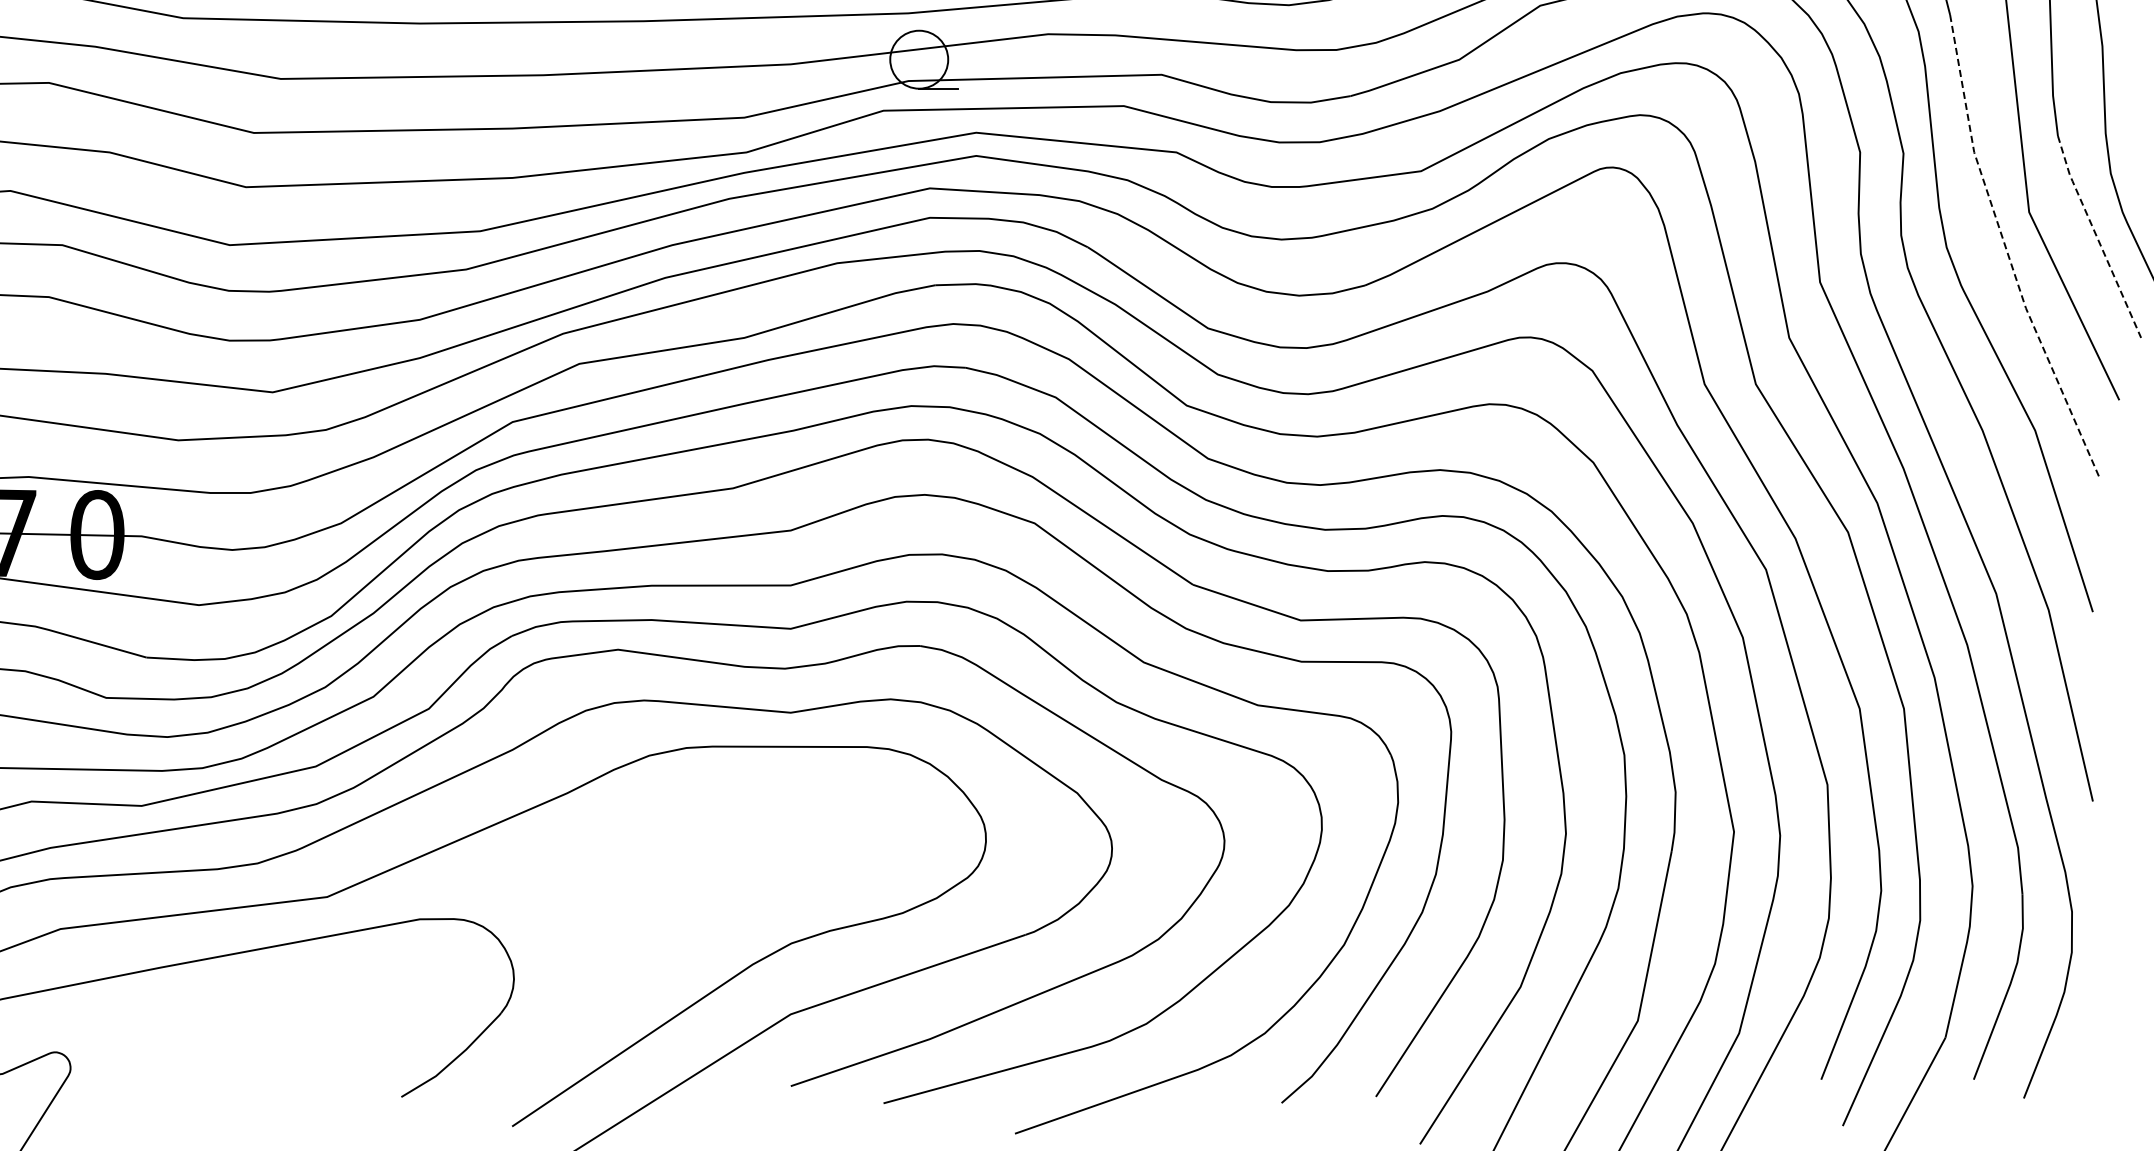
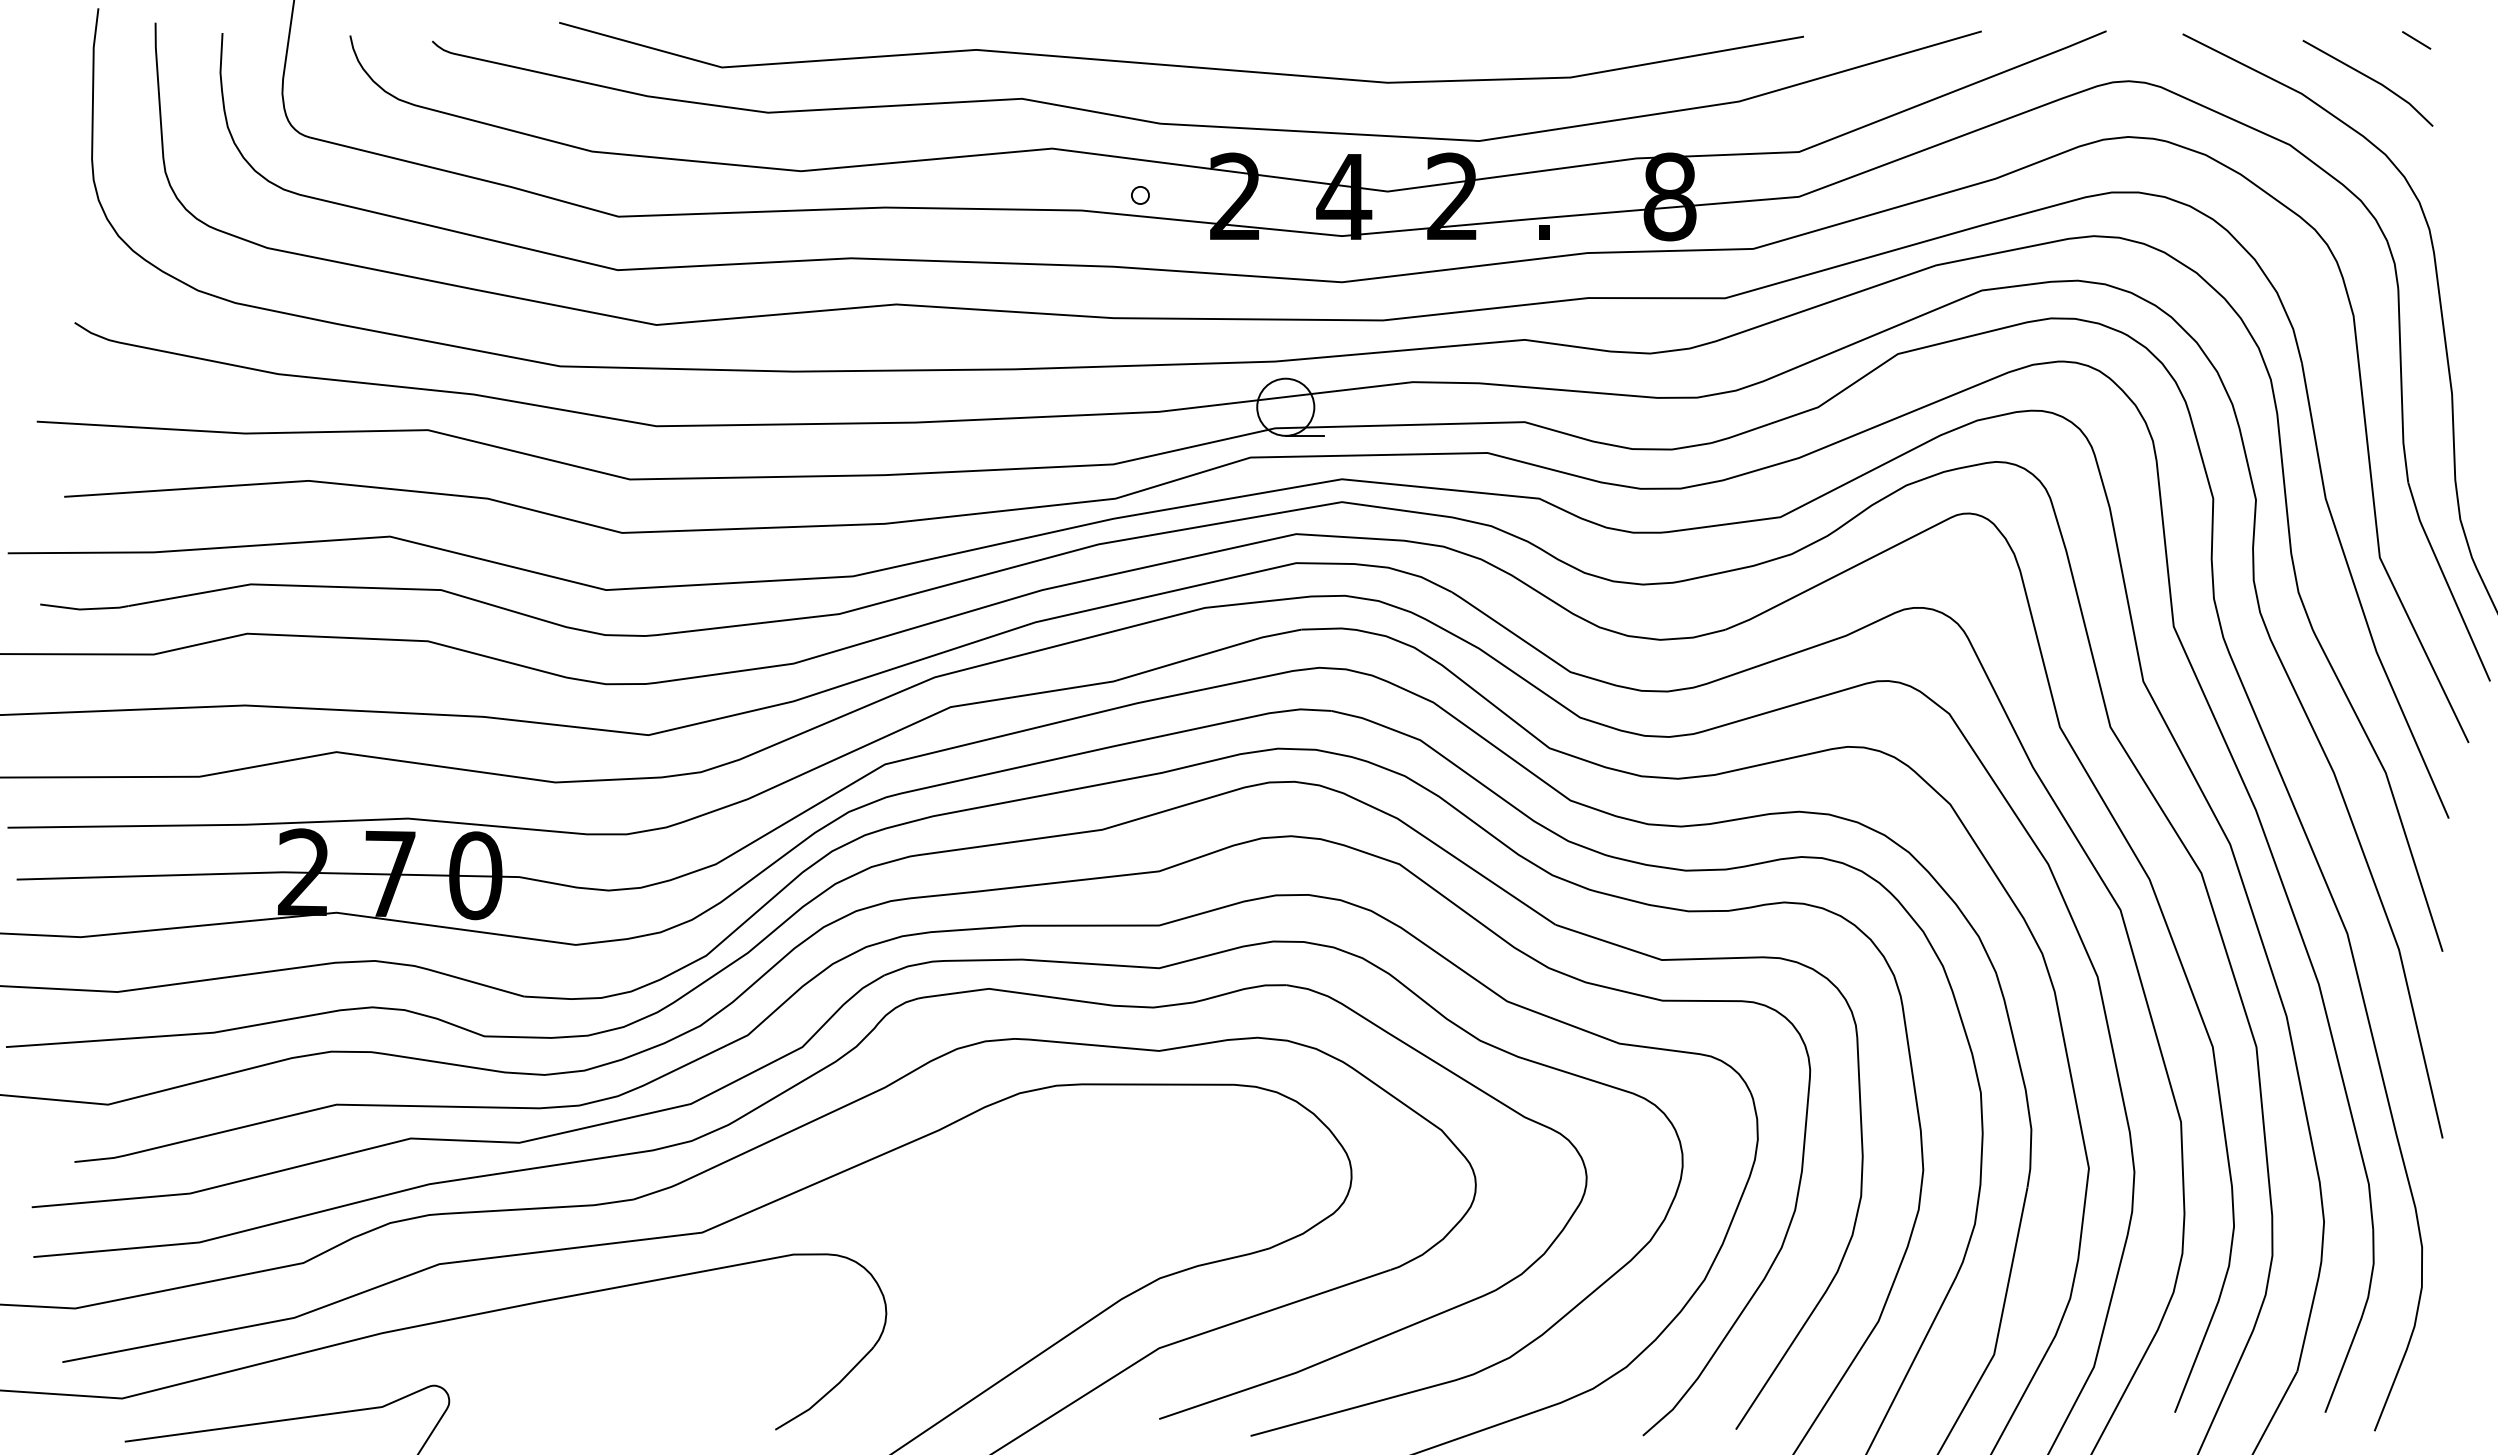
line: (2096, 236) -> (2446, 581), dashed -> solid
line: (2007, 251) -> (2358, 596), dashed -> solid

